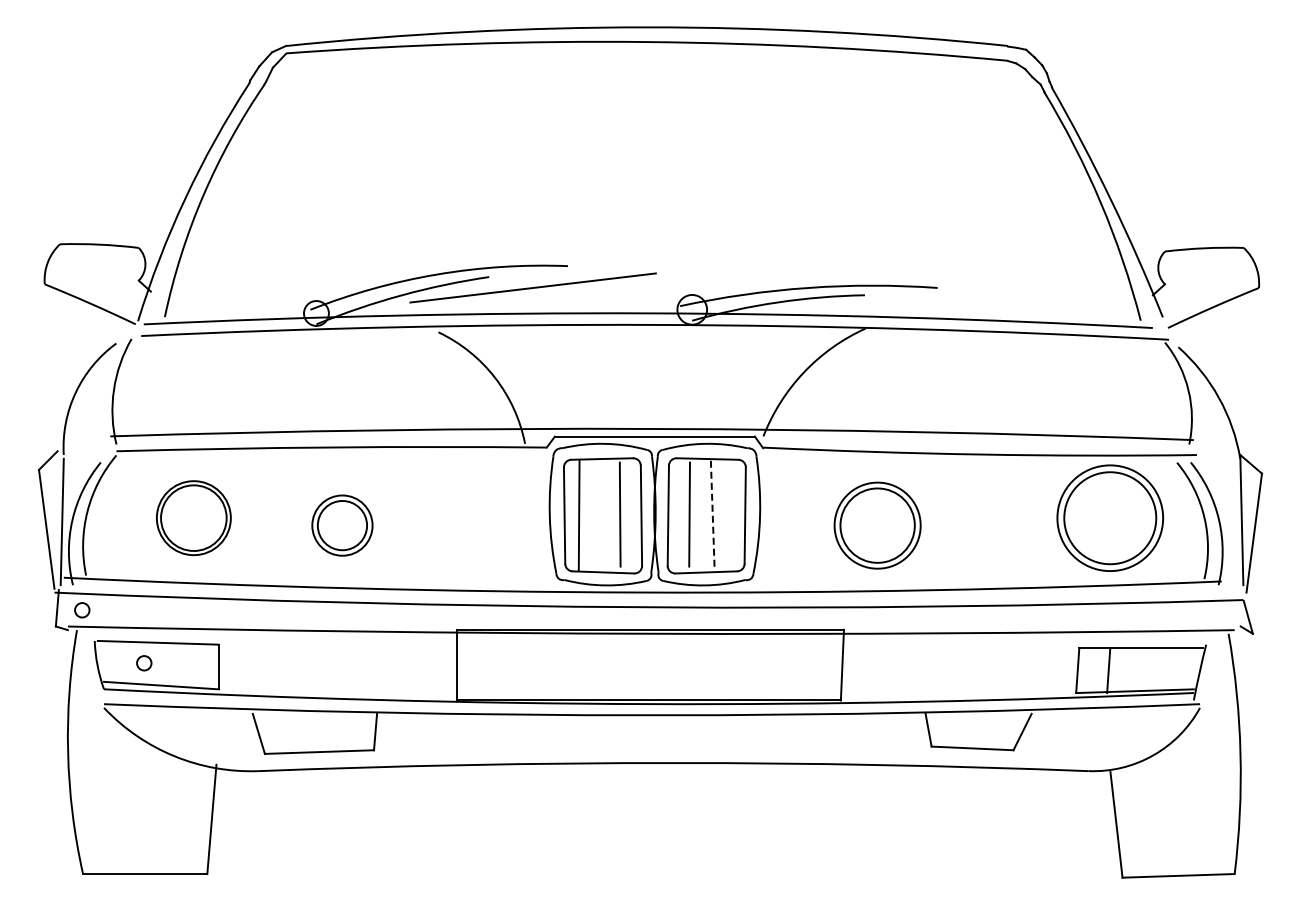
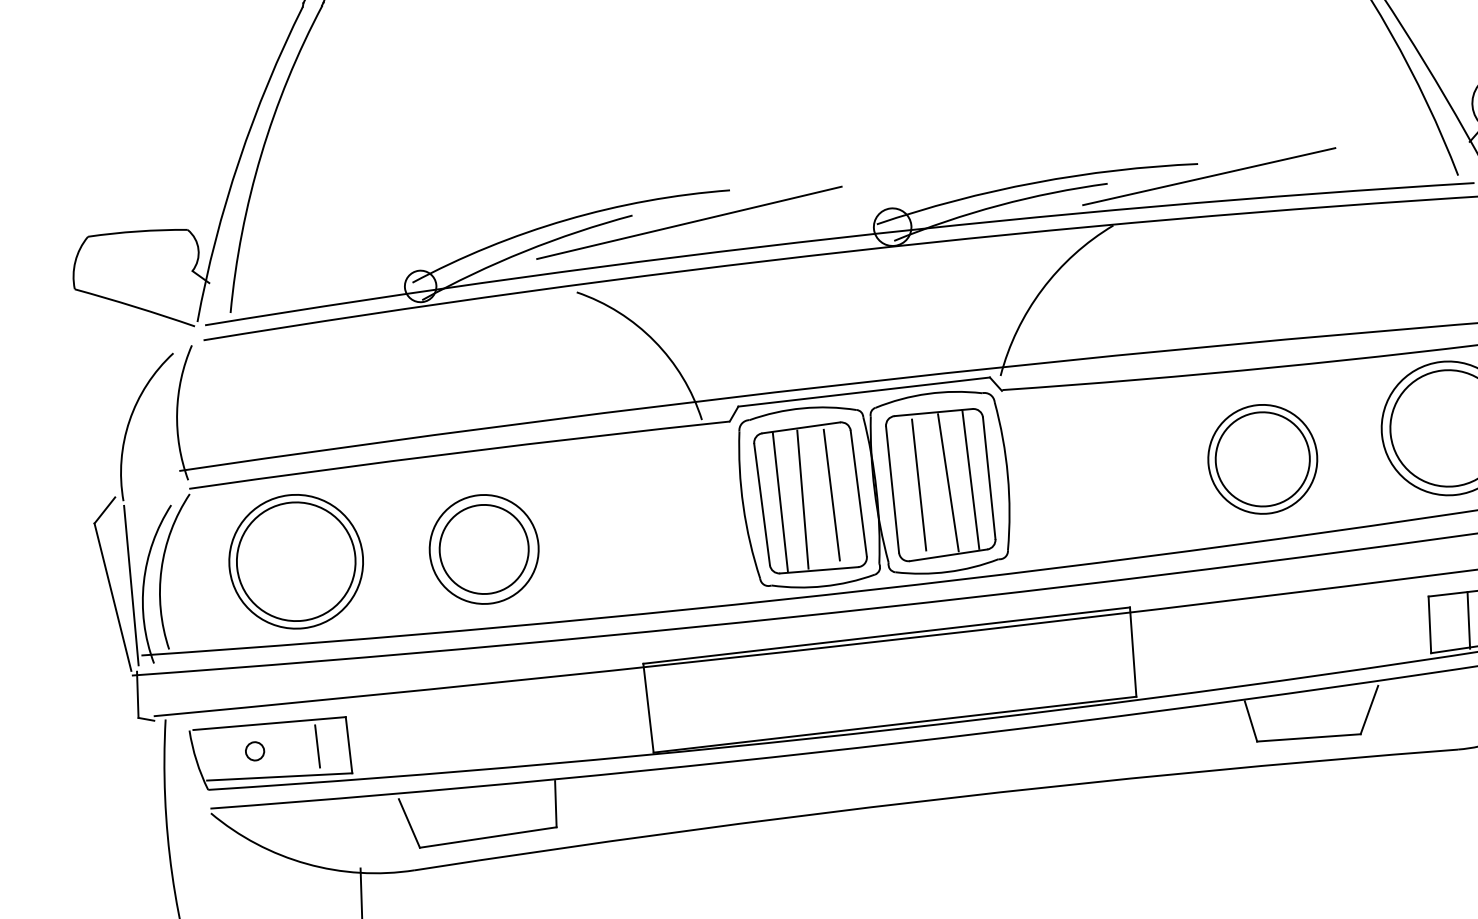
line: (944, 298) -> (1208, 176), added
line: (730, 514) -> (970, 478), added
line: (596, 515) -> (802, 499), added
line: (712, 515) -> (948, 482), dashed -> solid
part: (193, 517) -> (295, 560), size x1.43
part: (342, 525) -> (484, 549), size x1.43
part: (877, 525) -> (1262, 459), moved
circle: (82, 610) -> (169, 693), removed
line: (193, 664) -> (317, 745), added

